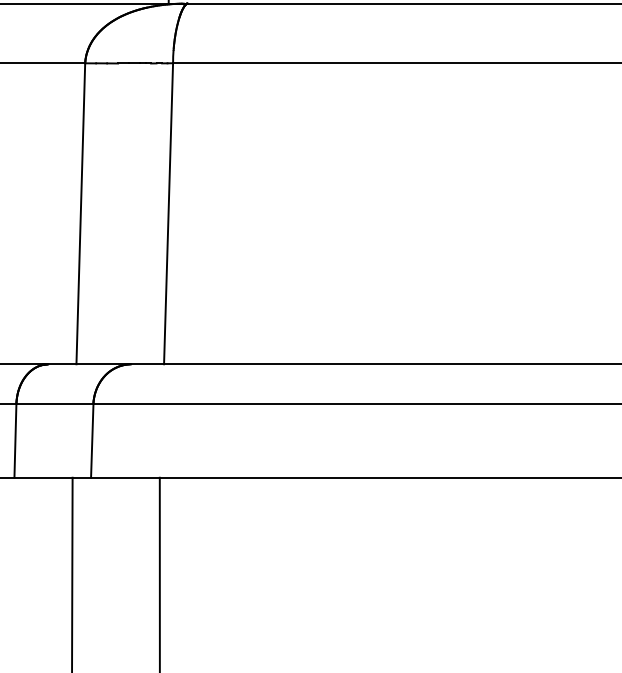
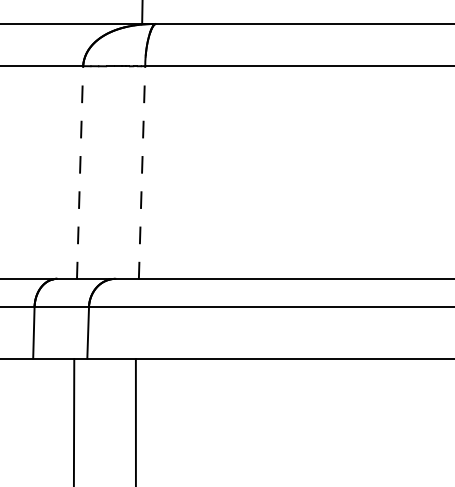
line: (81, 213) -> (80, 172), solid -> dashed
line: (169, 213) -> (142, 172), solid -> dashed

